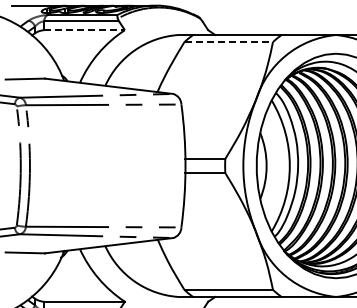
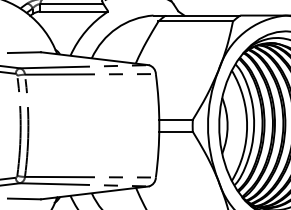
line: (85, 30) -> (75, 11), dashed -> solid
line: (229, 42) -> (196, 21), dashed -> solid

